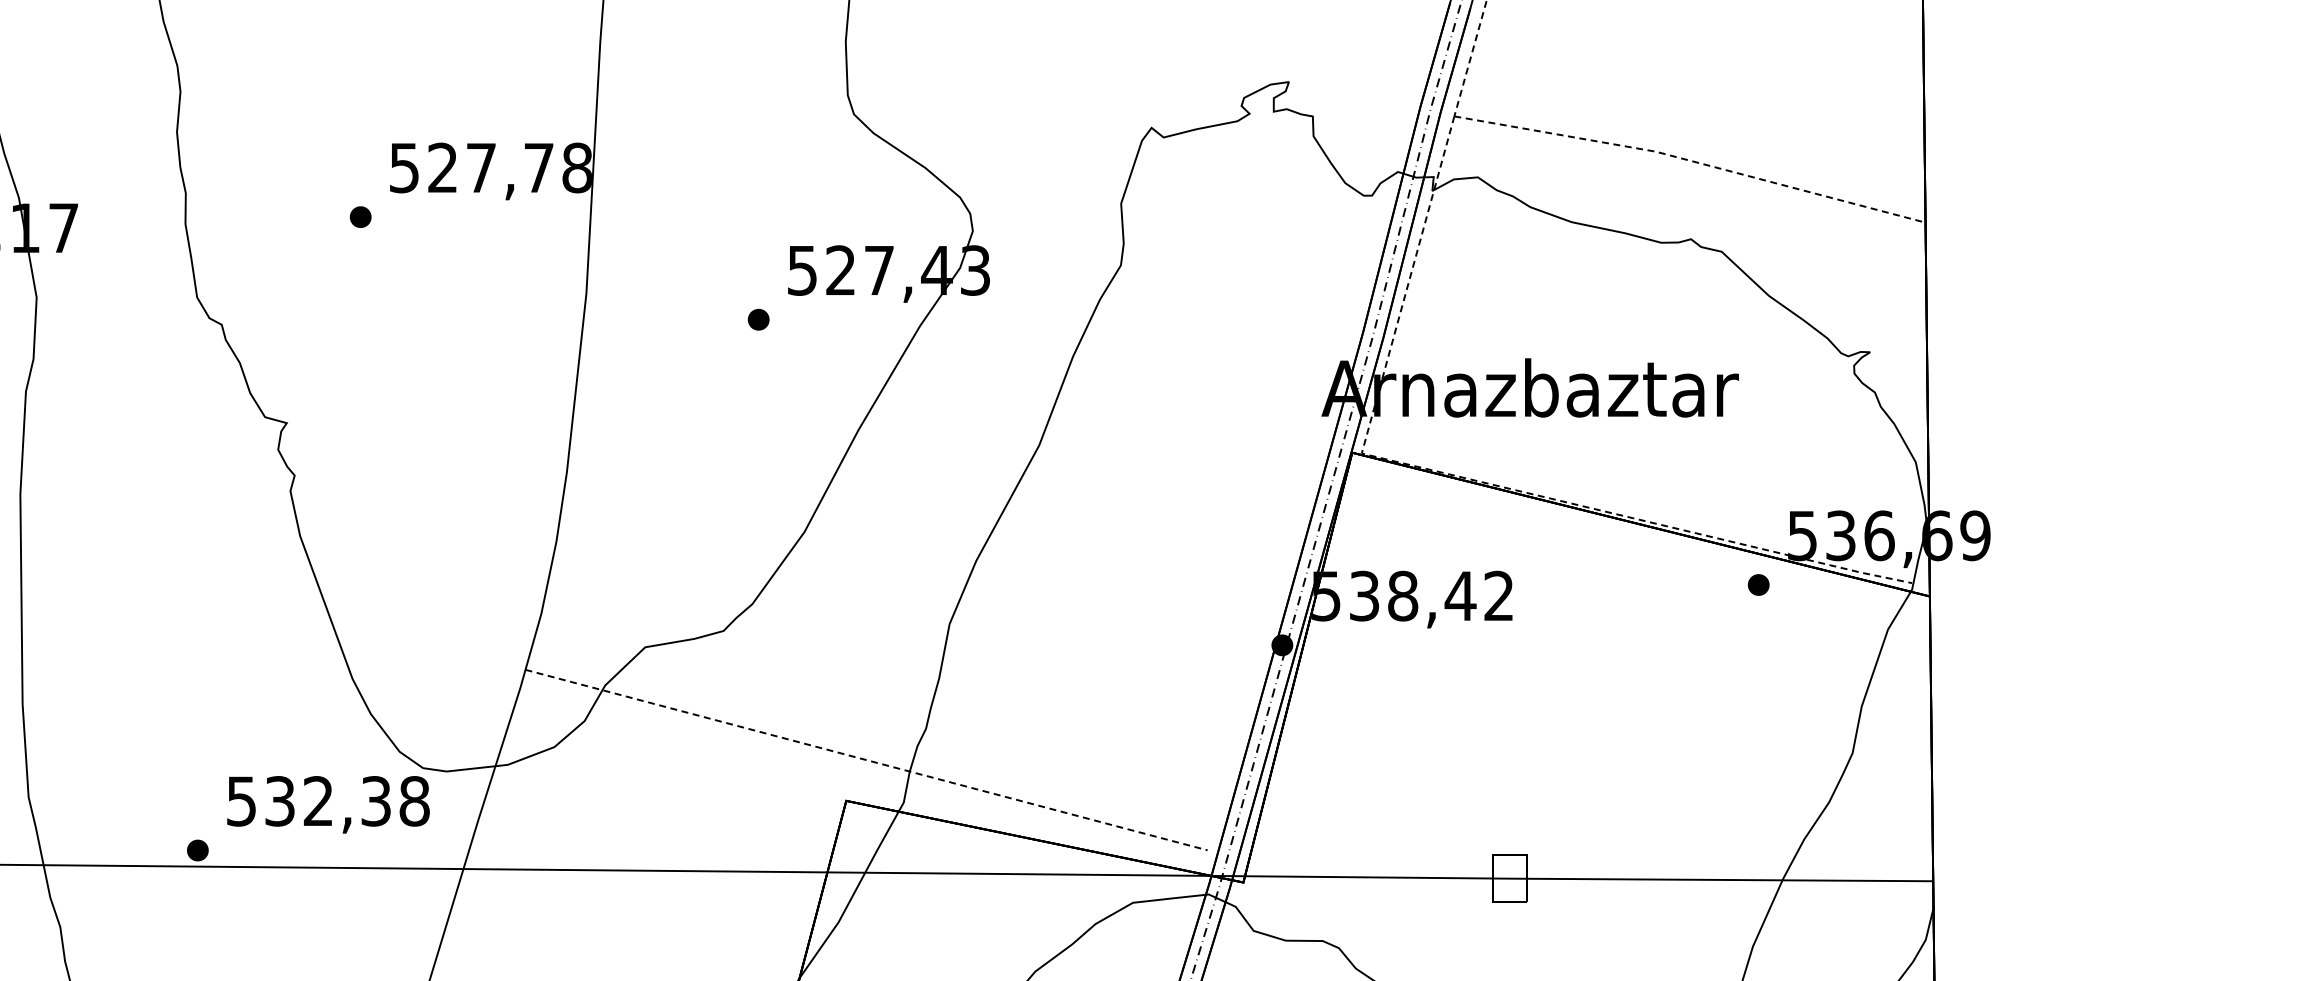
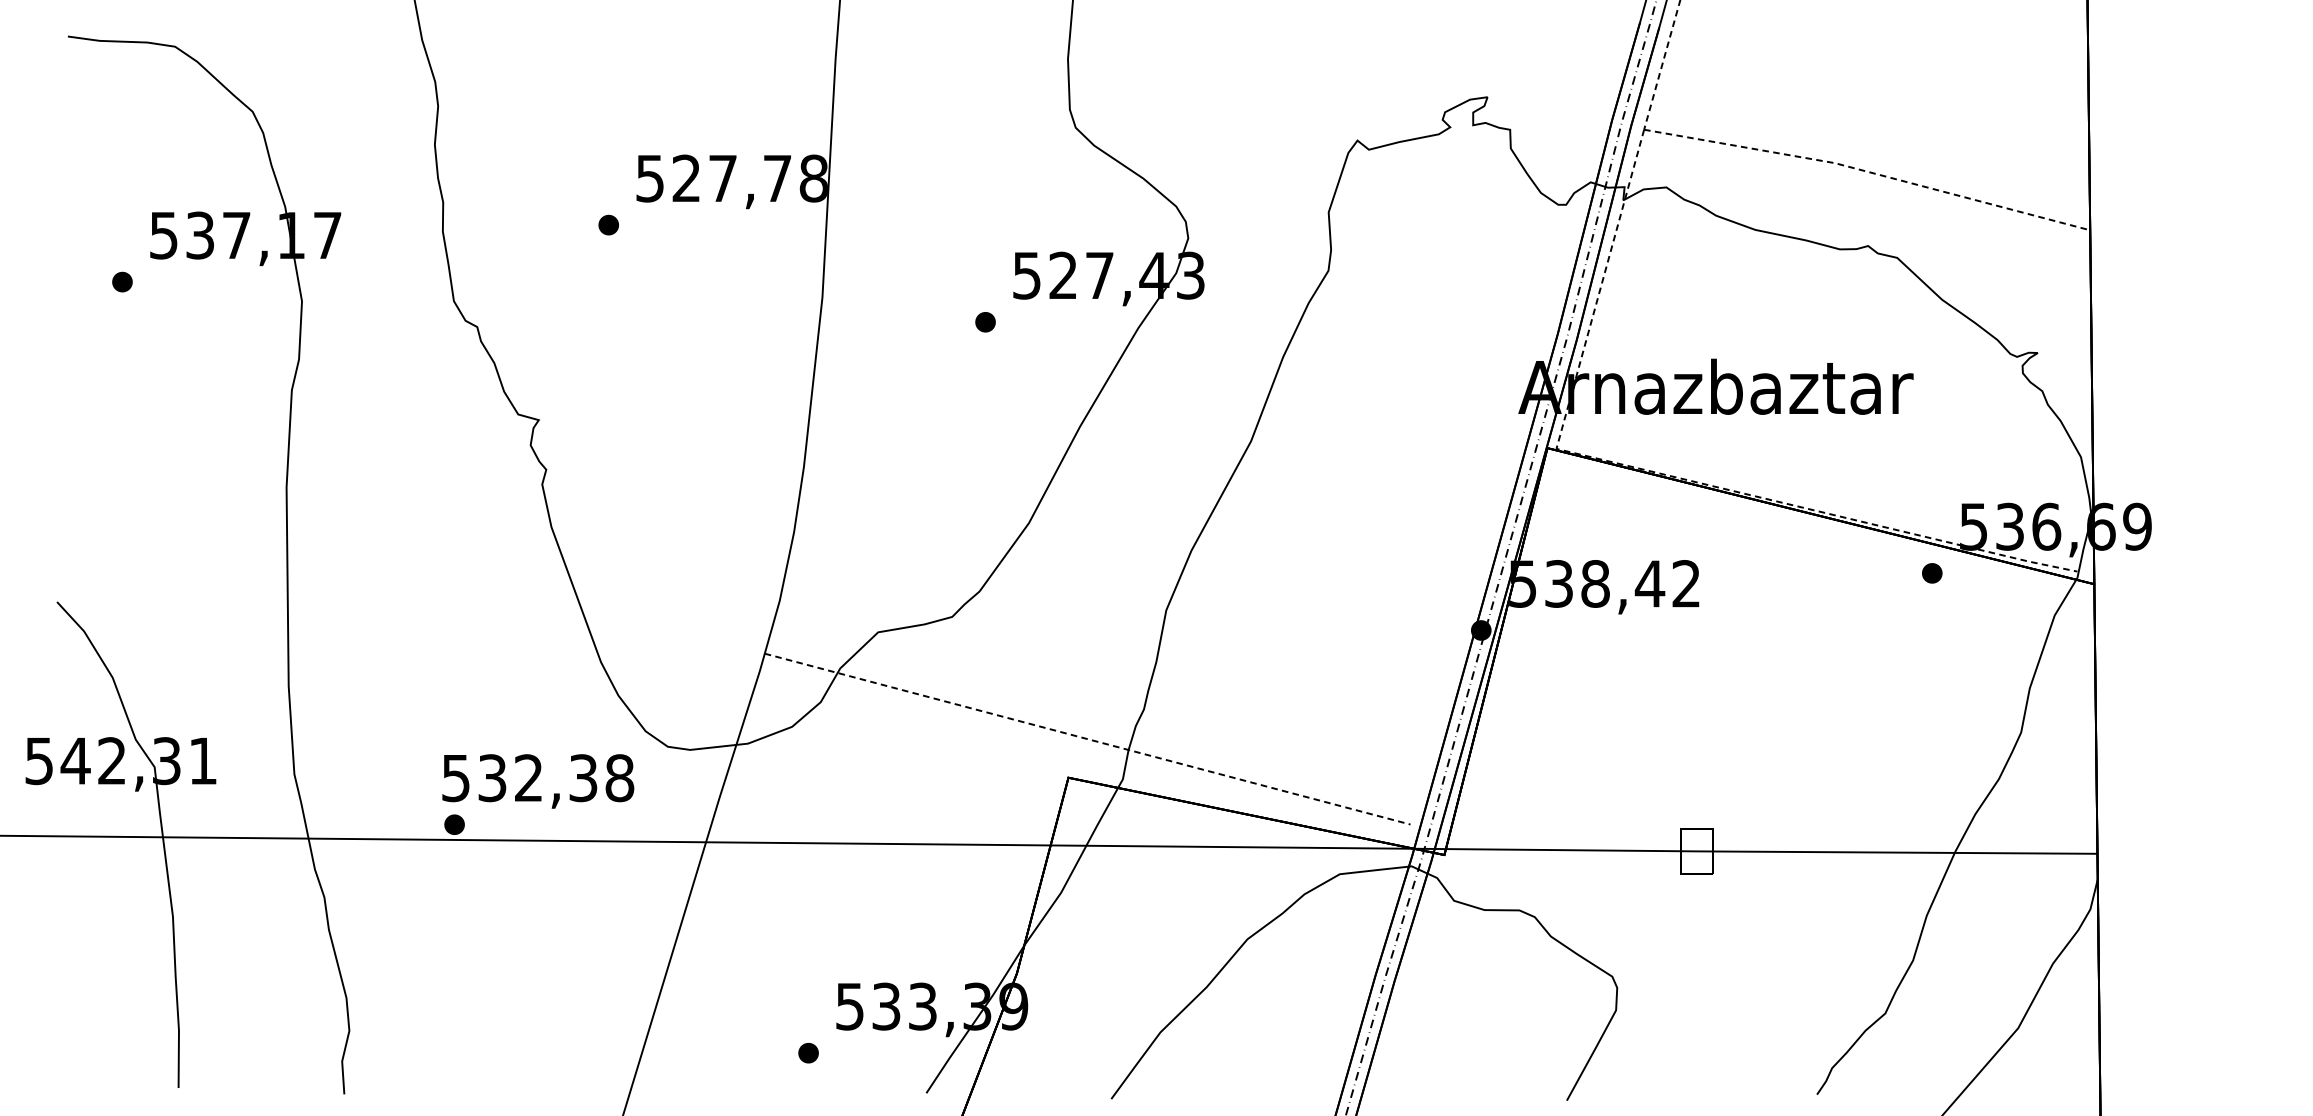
text: (328, 804) -> (538, 781), moved

